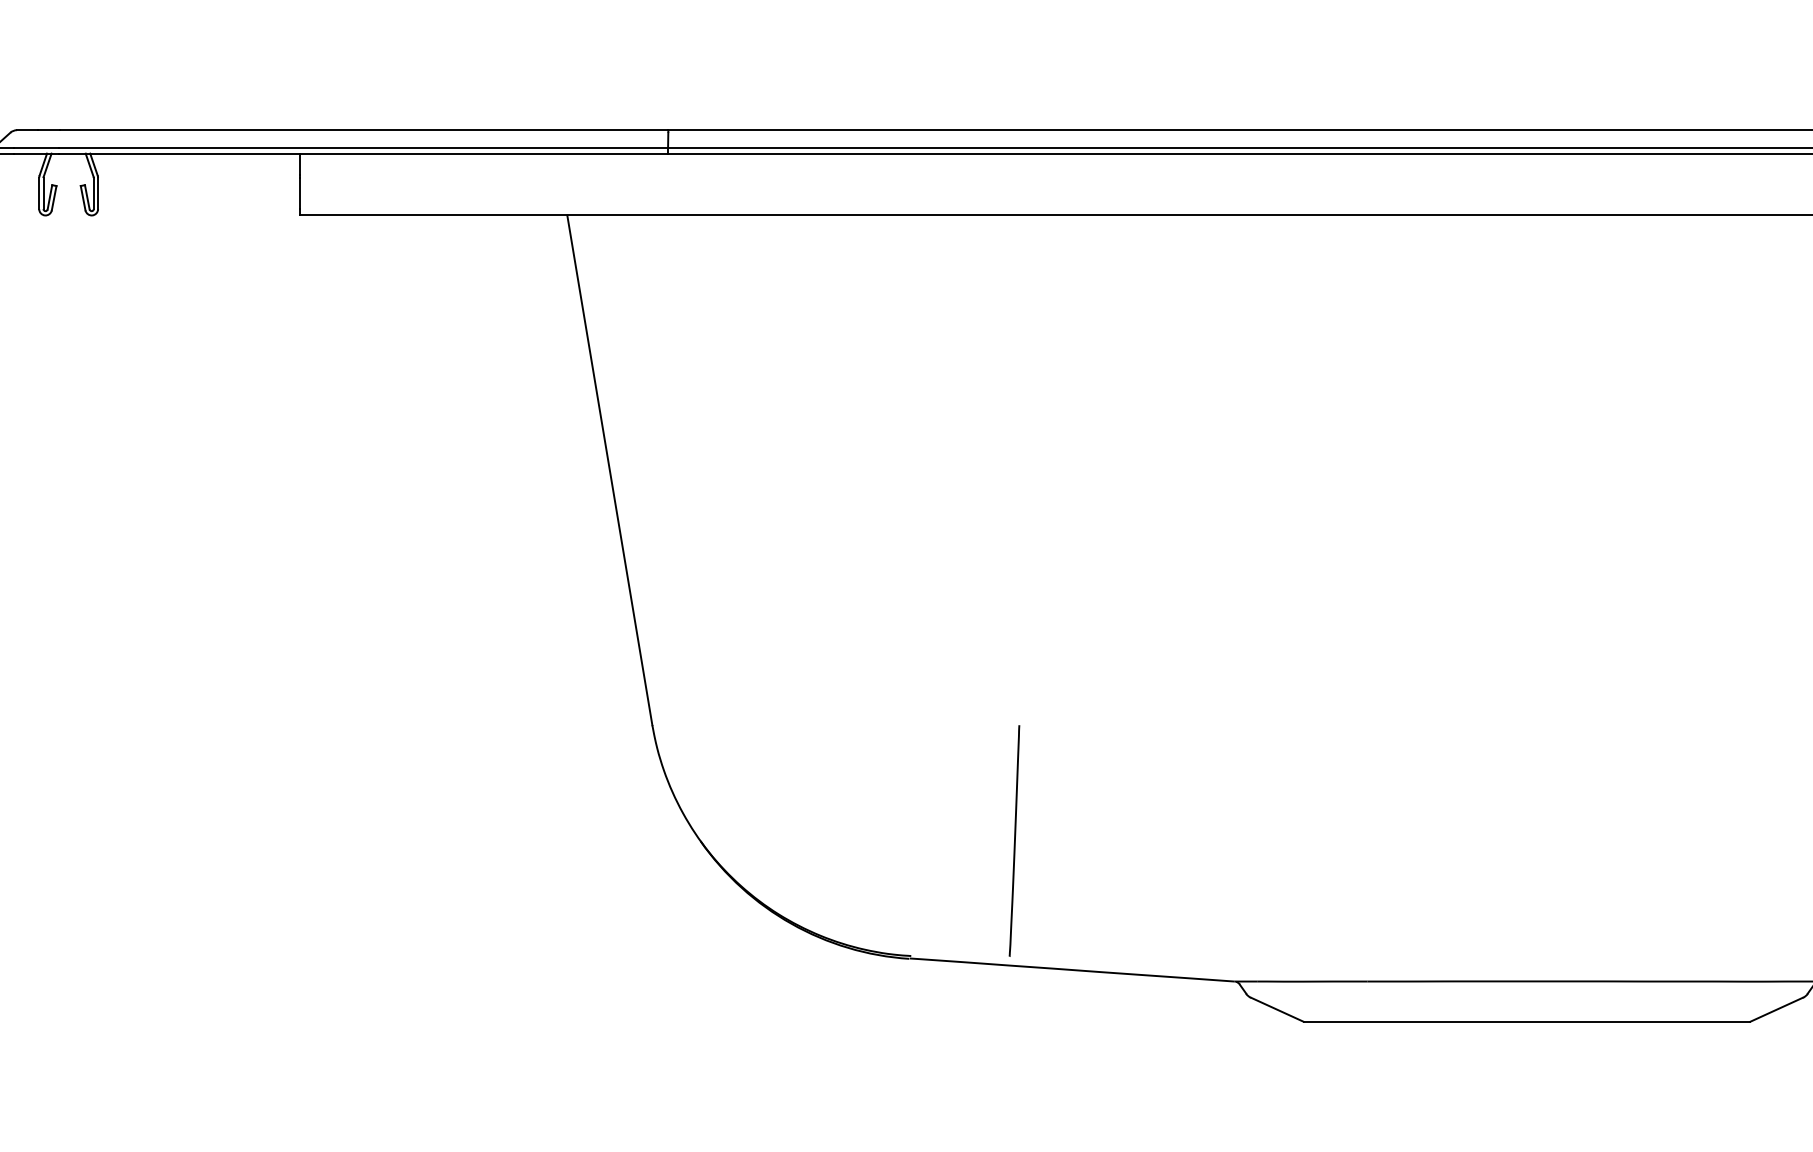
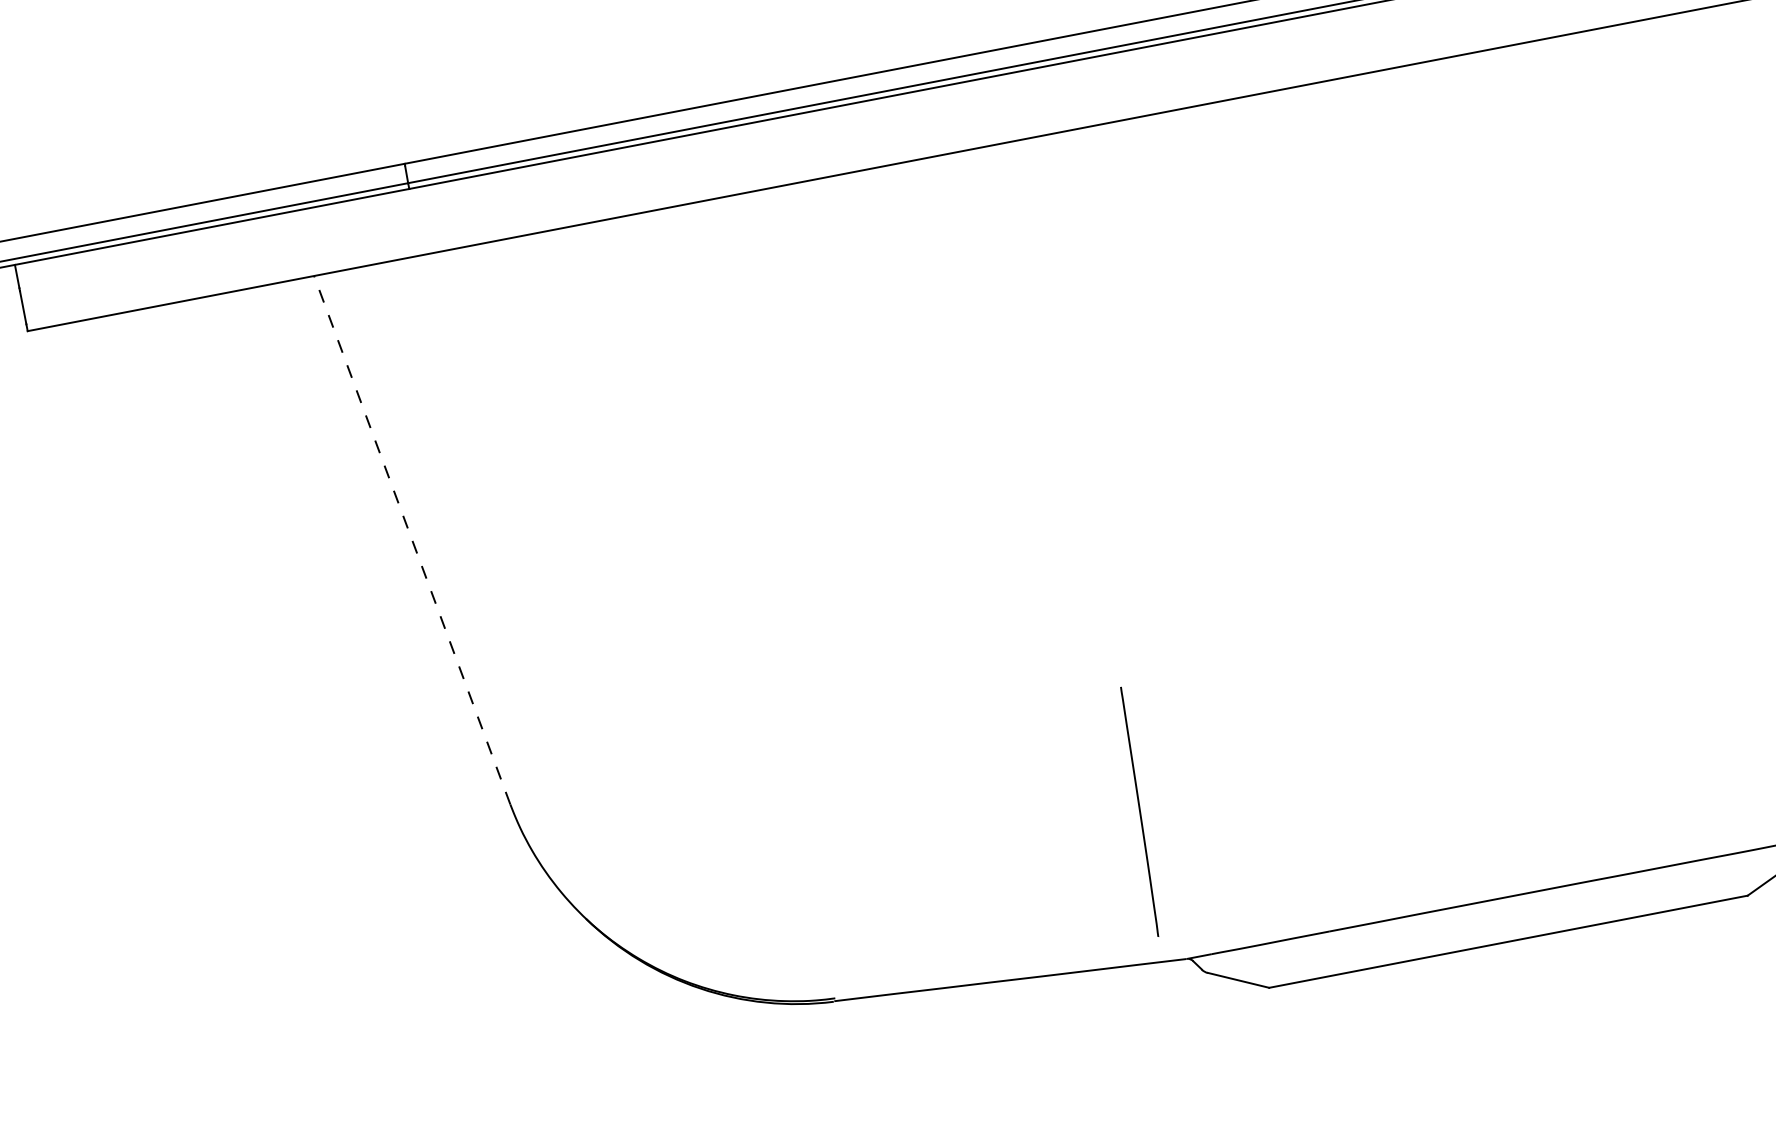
line: (609, 469) -> (411, 539), solid -> dashed
line: (1014, 840) -> (1139, 811), moved

